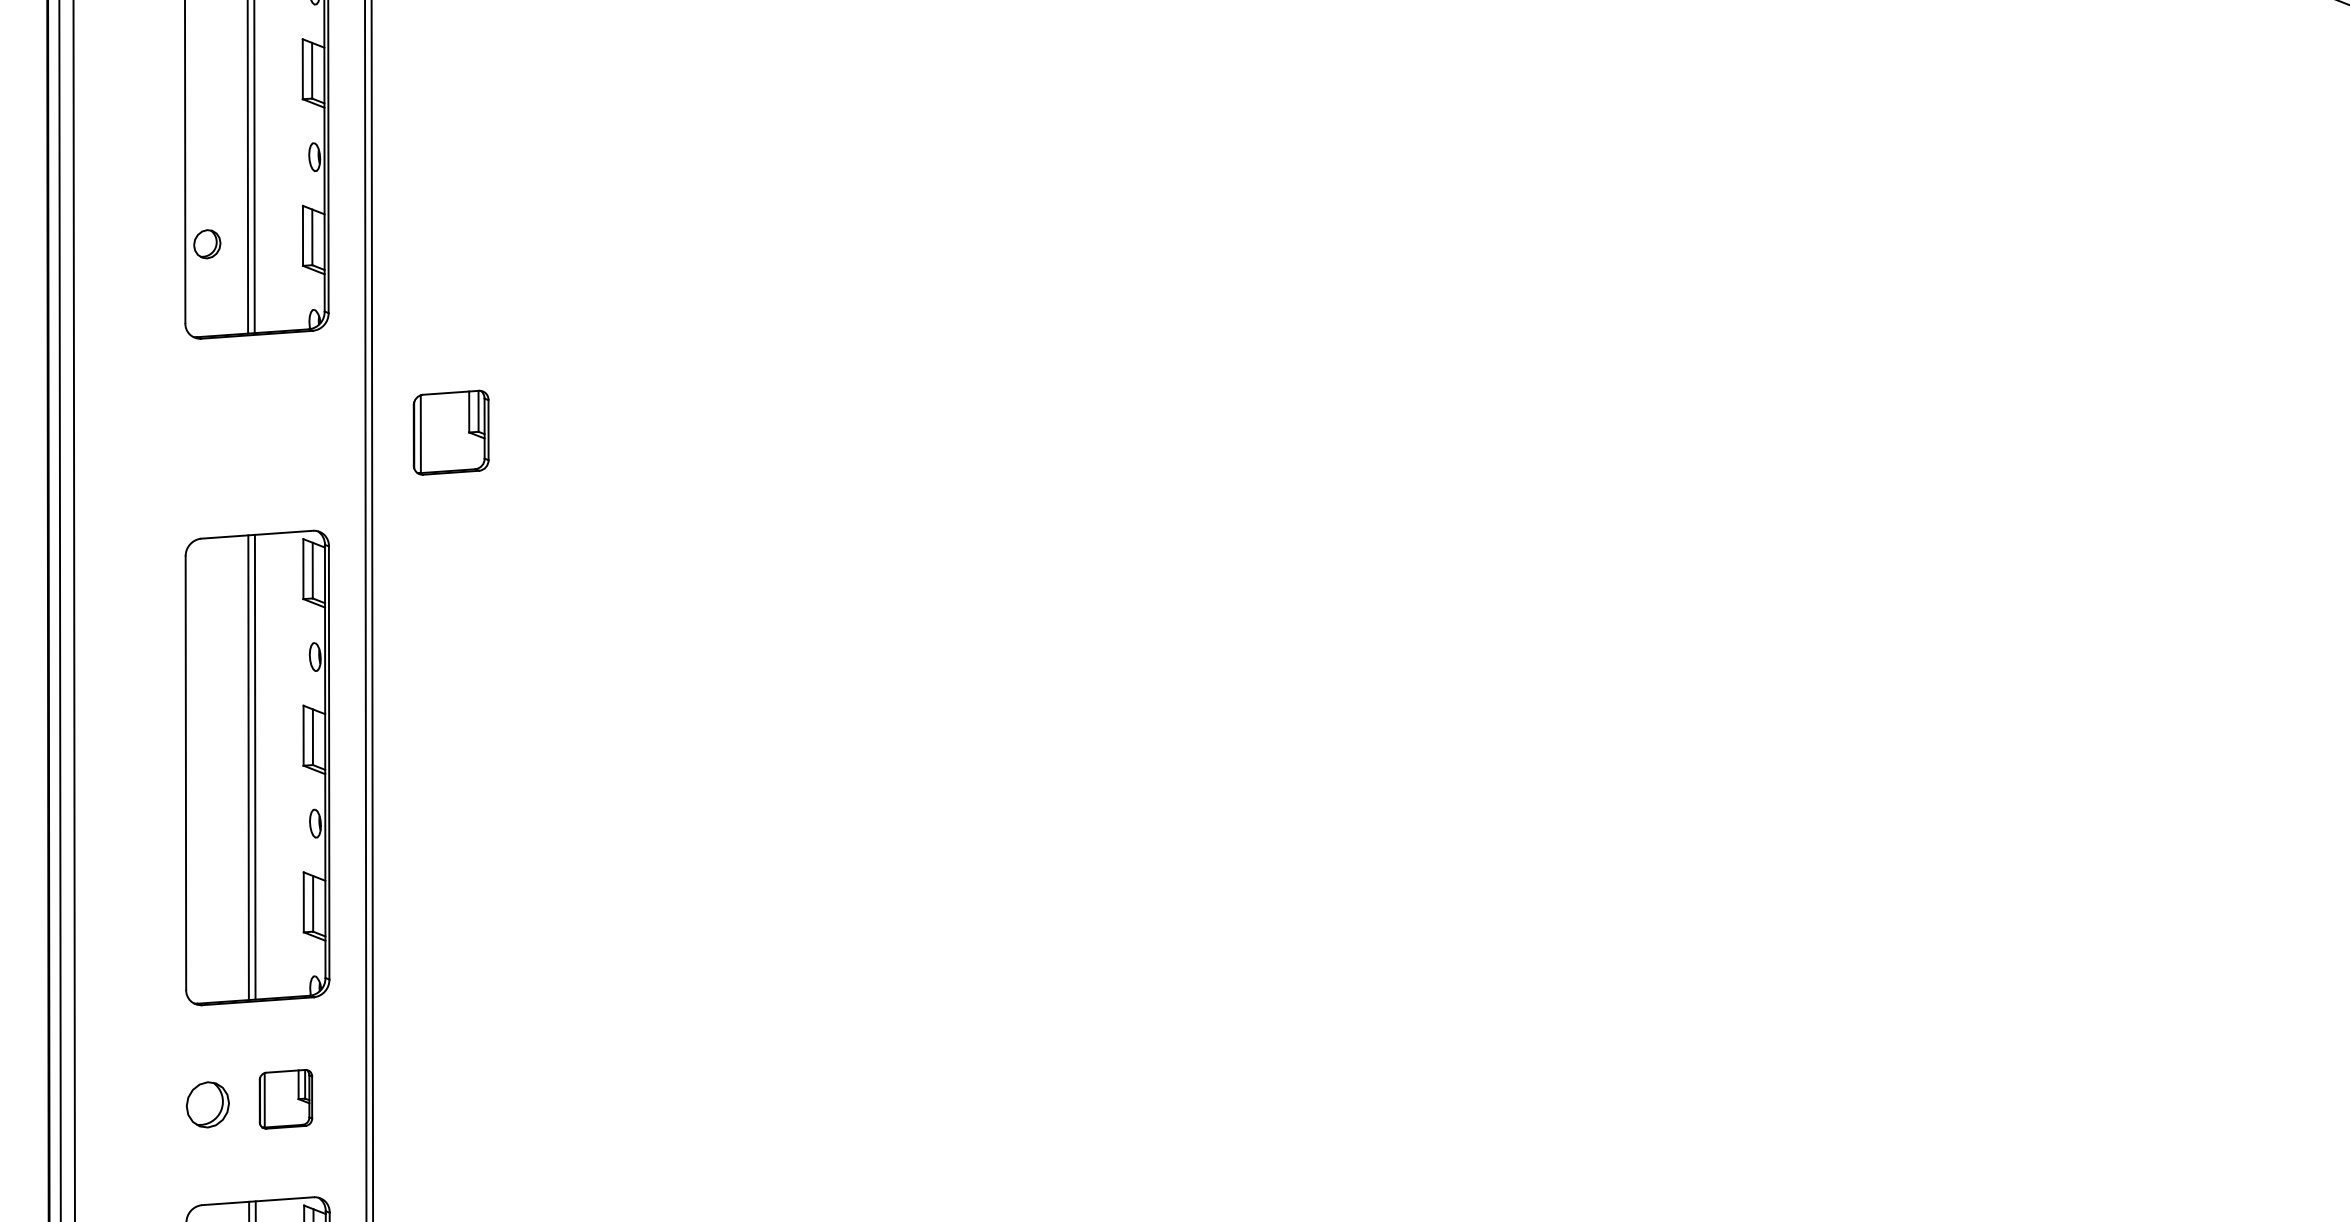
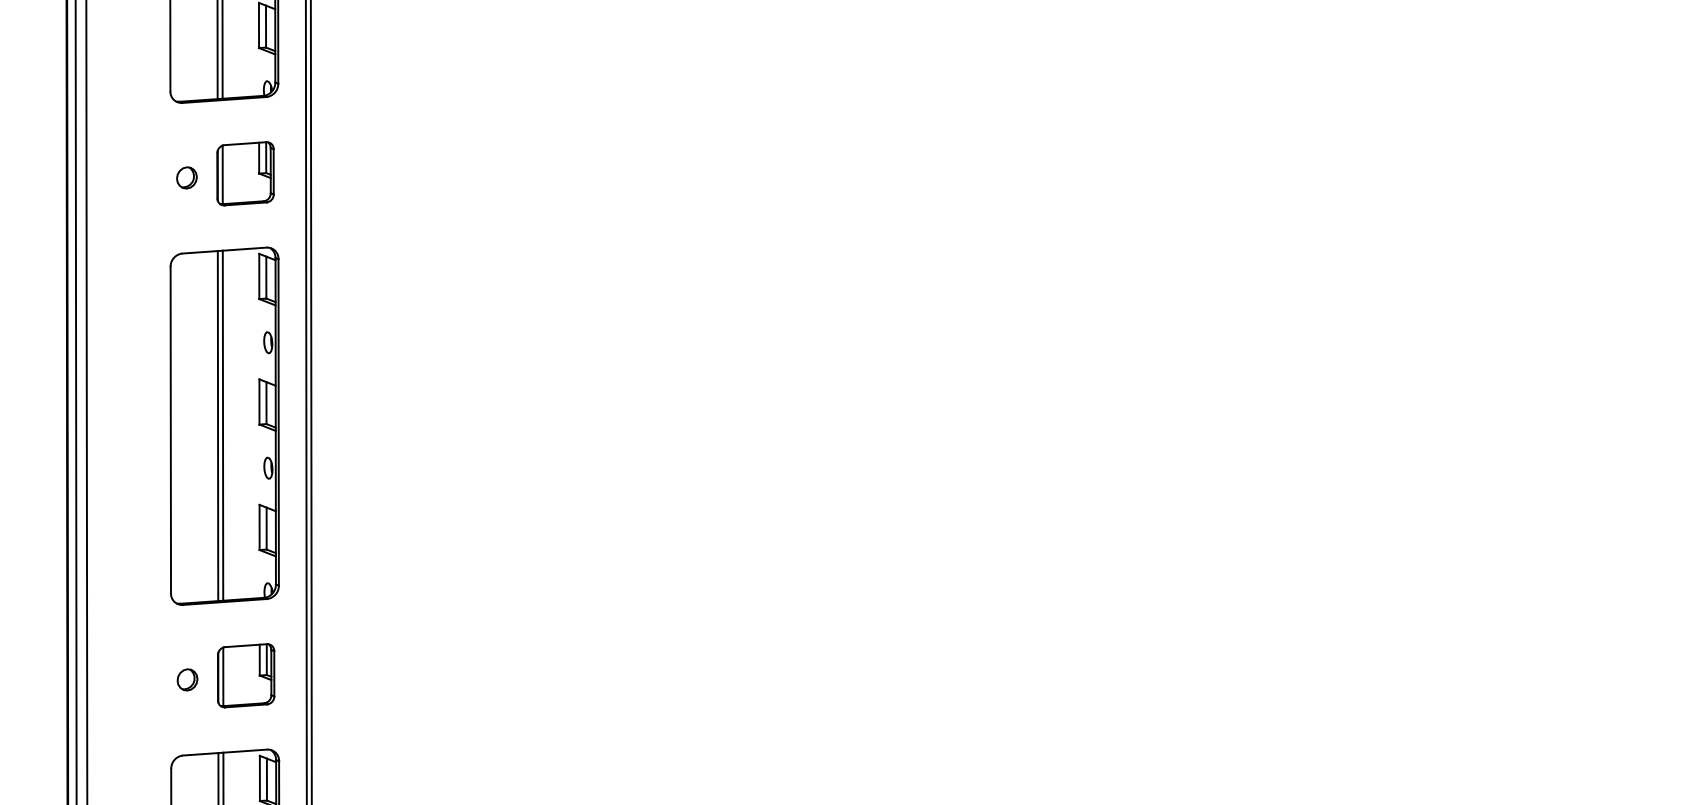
part: (207, 244) -> (187, 178), moved
part: (450, 432) -> (245, 173), moved
part: (285, 1099) -> (245, 675), size x1.43
part: (208, 1104) -> (187, 679), size x0.62

